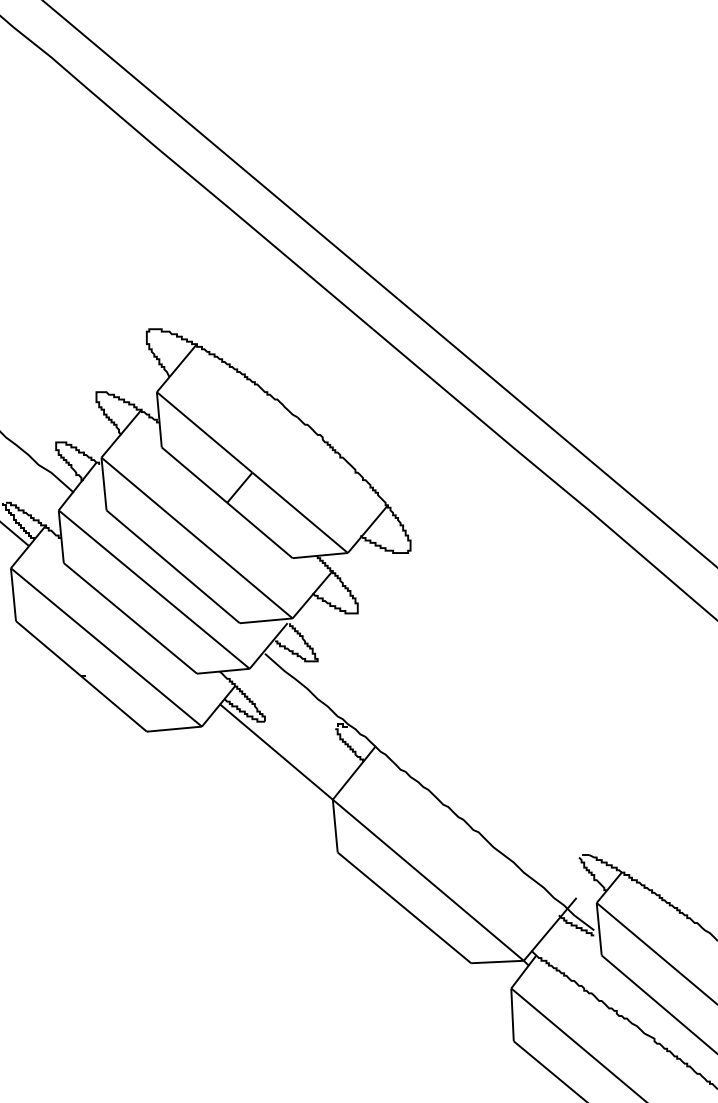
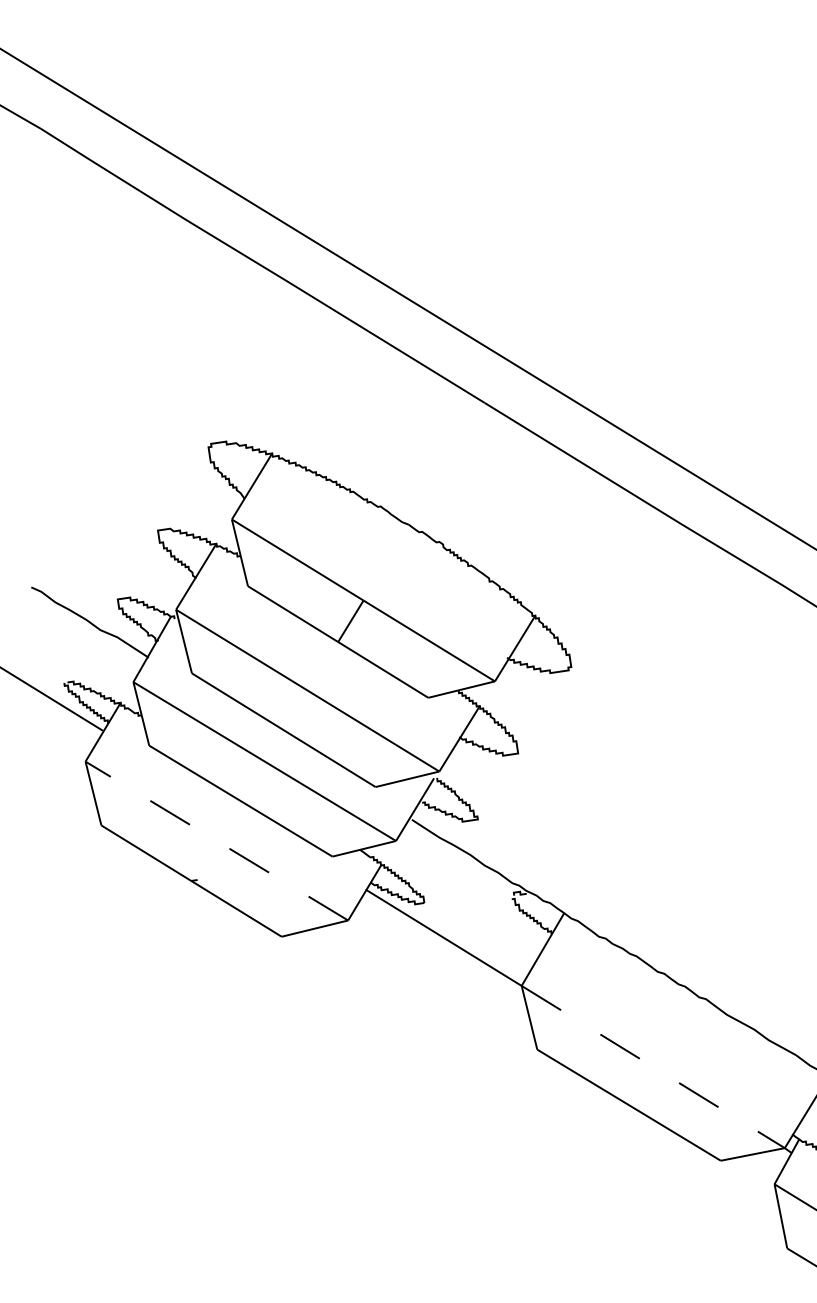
line: (106, 647) -> (216, 841), solid -> dashed
line: (428, 880) -> (653, 1067), solid -> dashed

